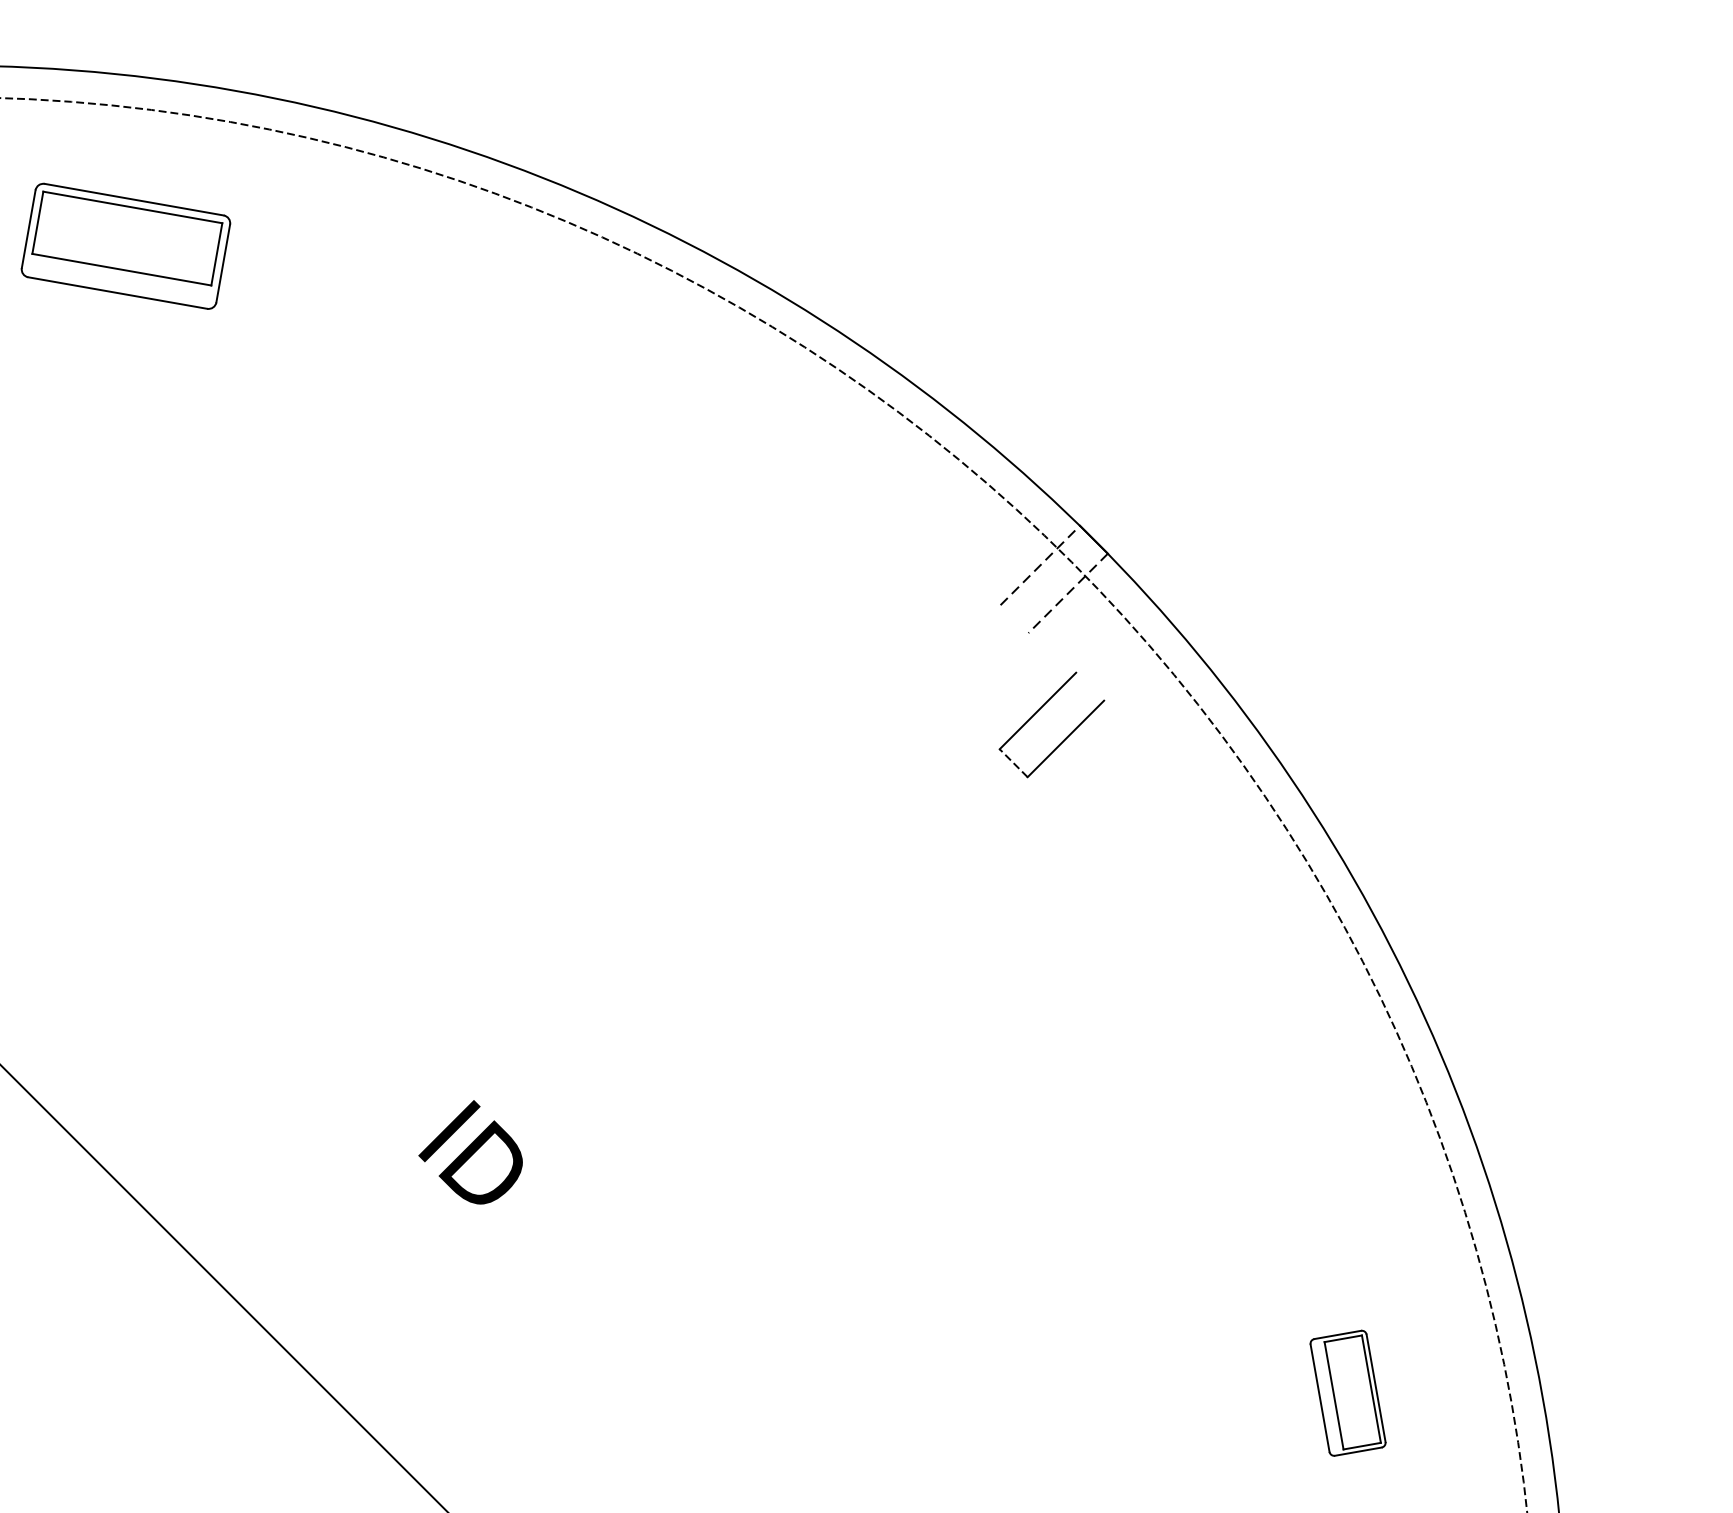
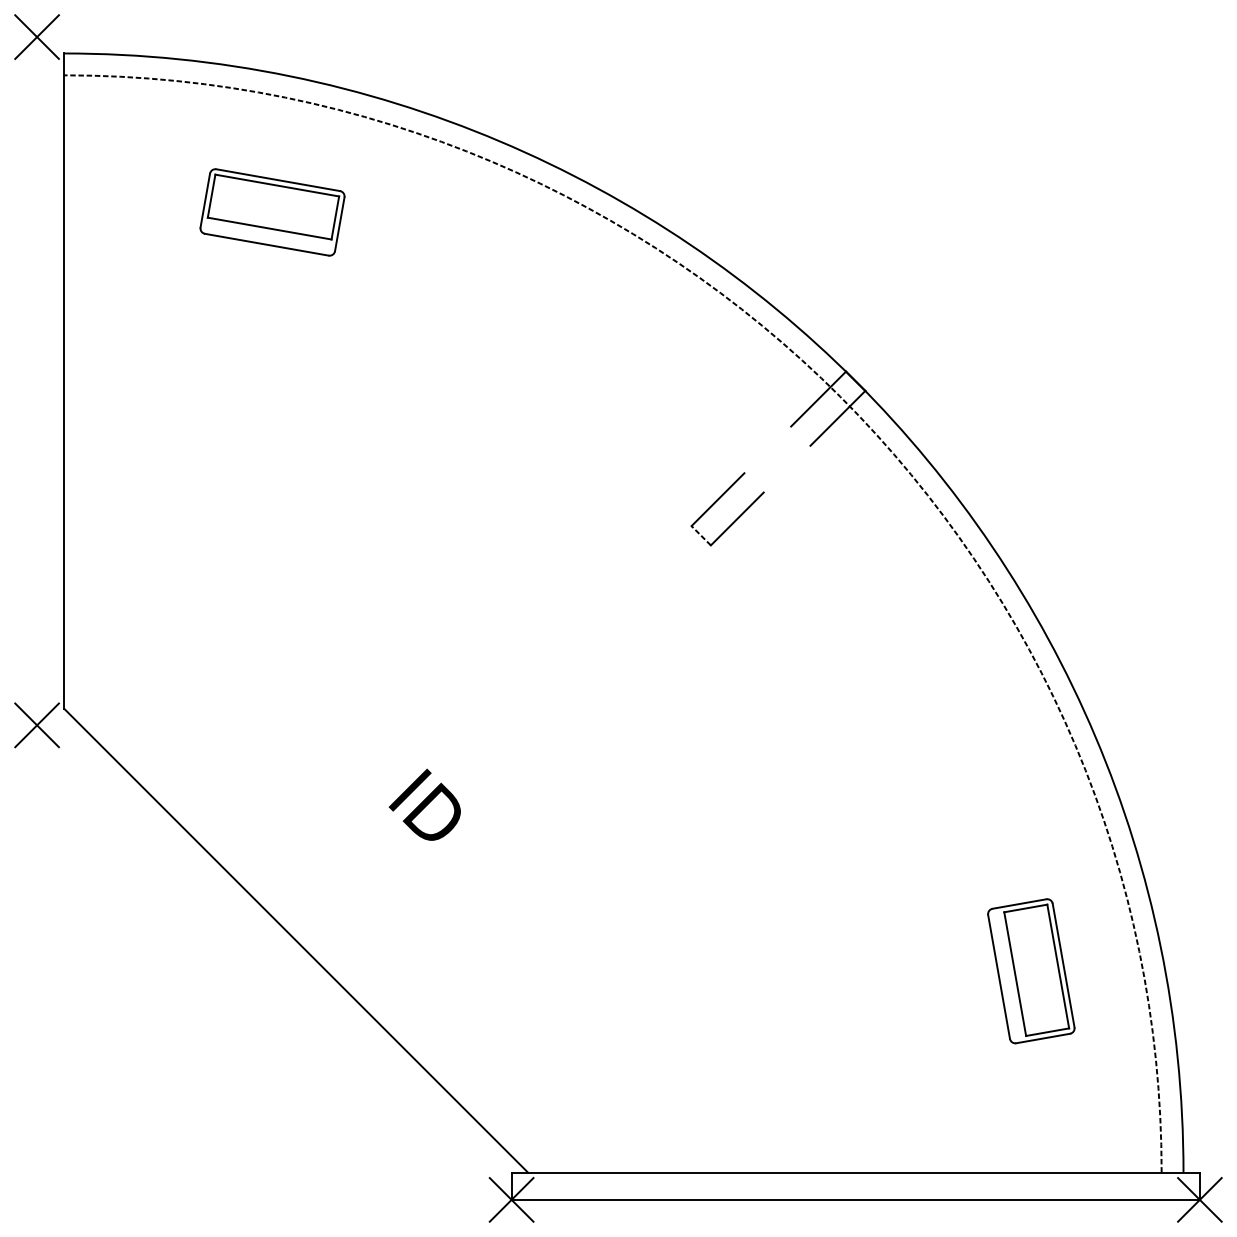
part: (125, 246) -> (272, 212), moved
line: (1040, 566) -> (818, 399), dashed -> solid
line: (1067, 593) -> (837, 418), dashed -> solid
part: (1038, 712) -> (718, 500), moved
part: (1348, 1393) -> (1031, 971), size x1.67

